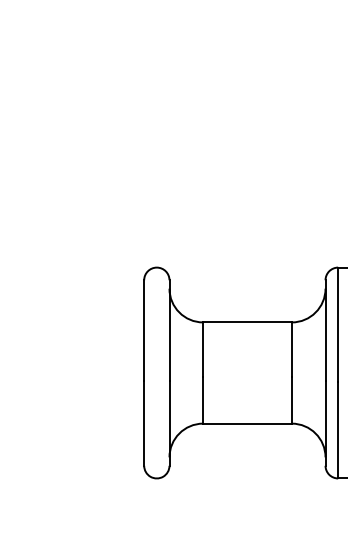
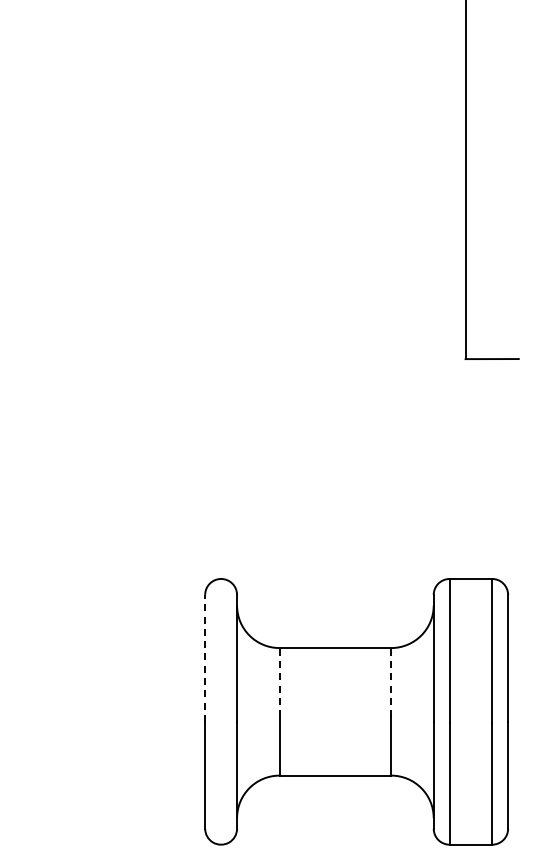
line: (144, 330) -> (205, 658), solid -> dashed
line: (203, 349) -> (279, 682), solid -> dashed
line: (292, 349) -> (391, 682), solid -> dashed

